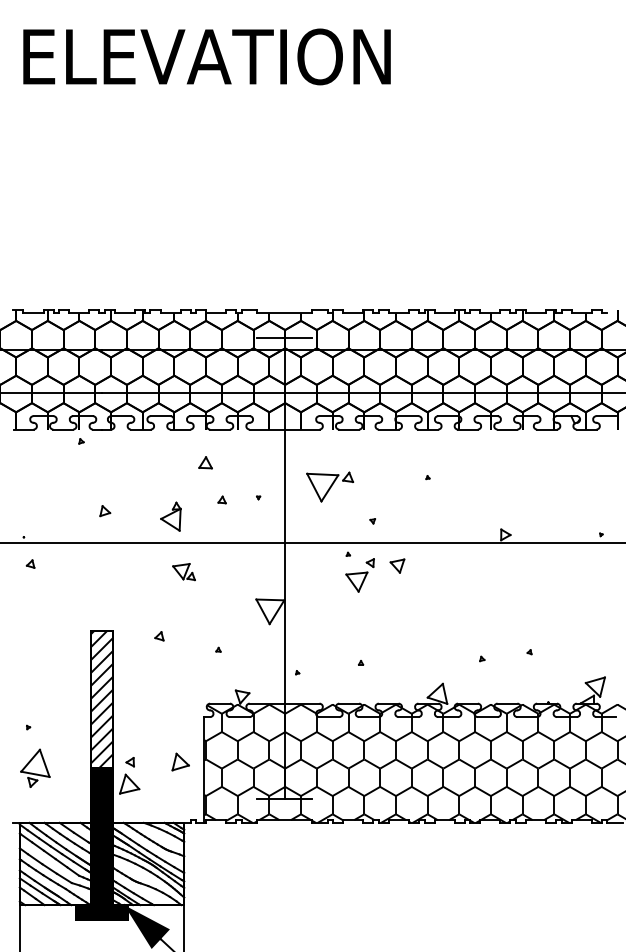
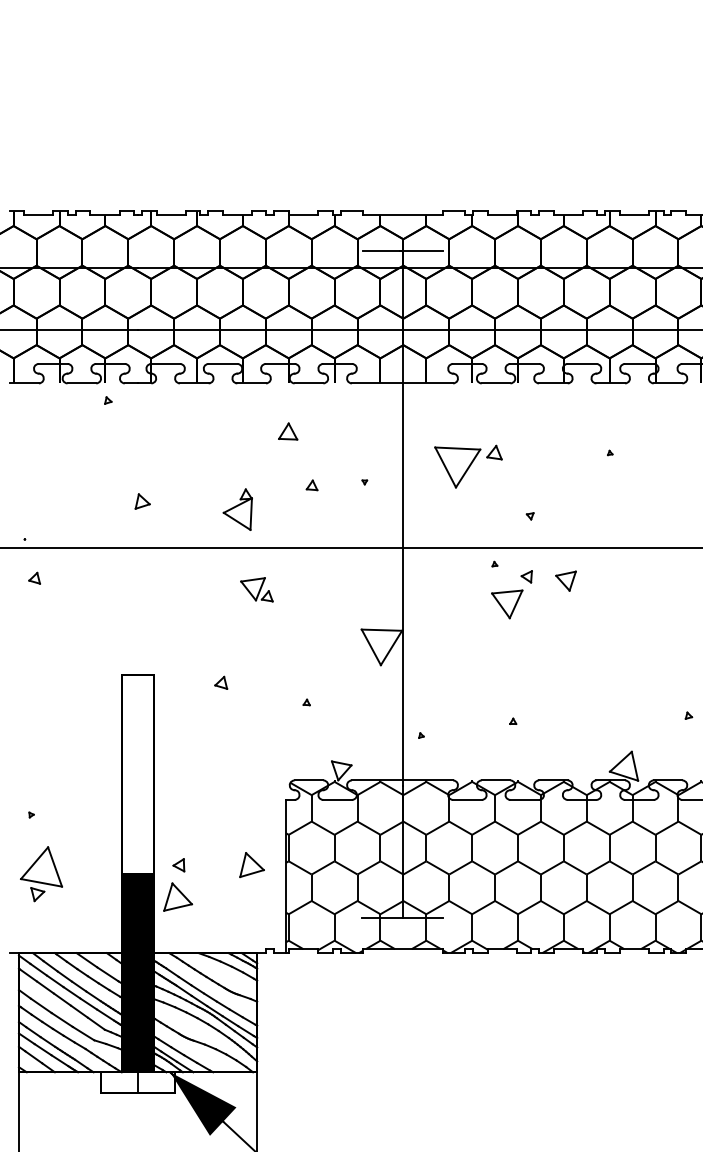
hatch: (102, 699) -> (138, 774), removed
fill: (101, 912) -> (137, 1082), removed

